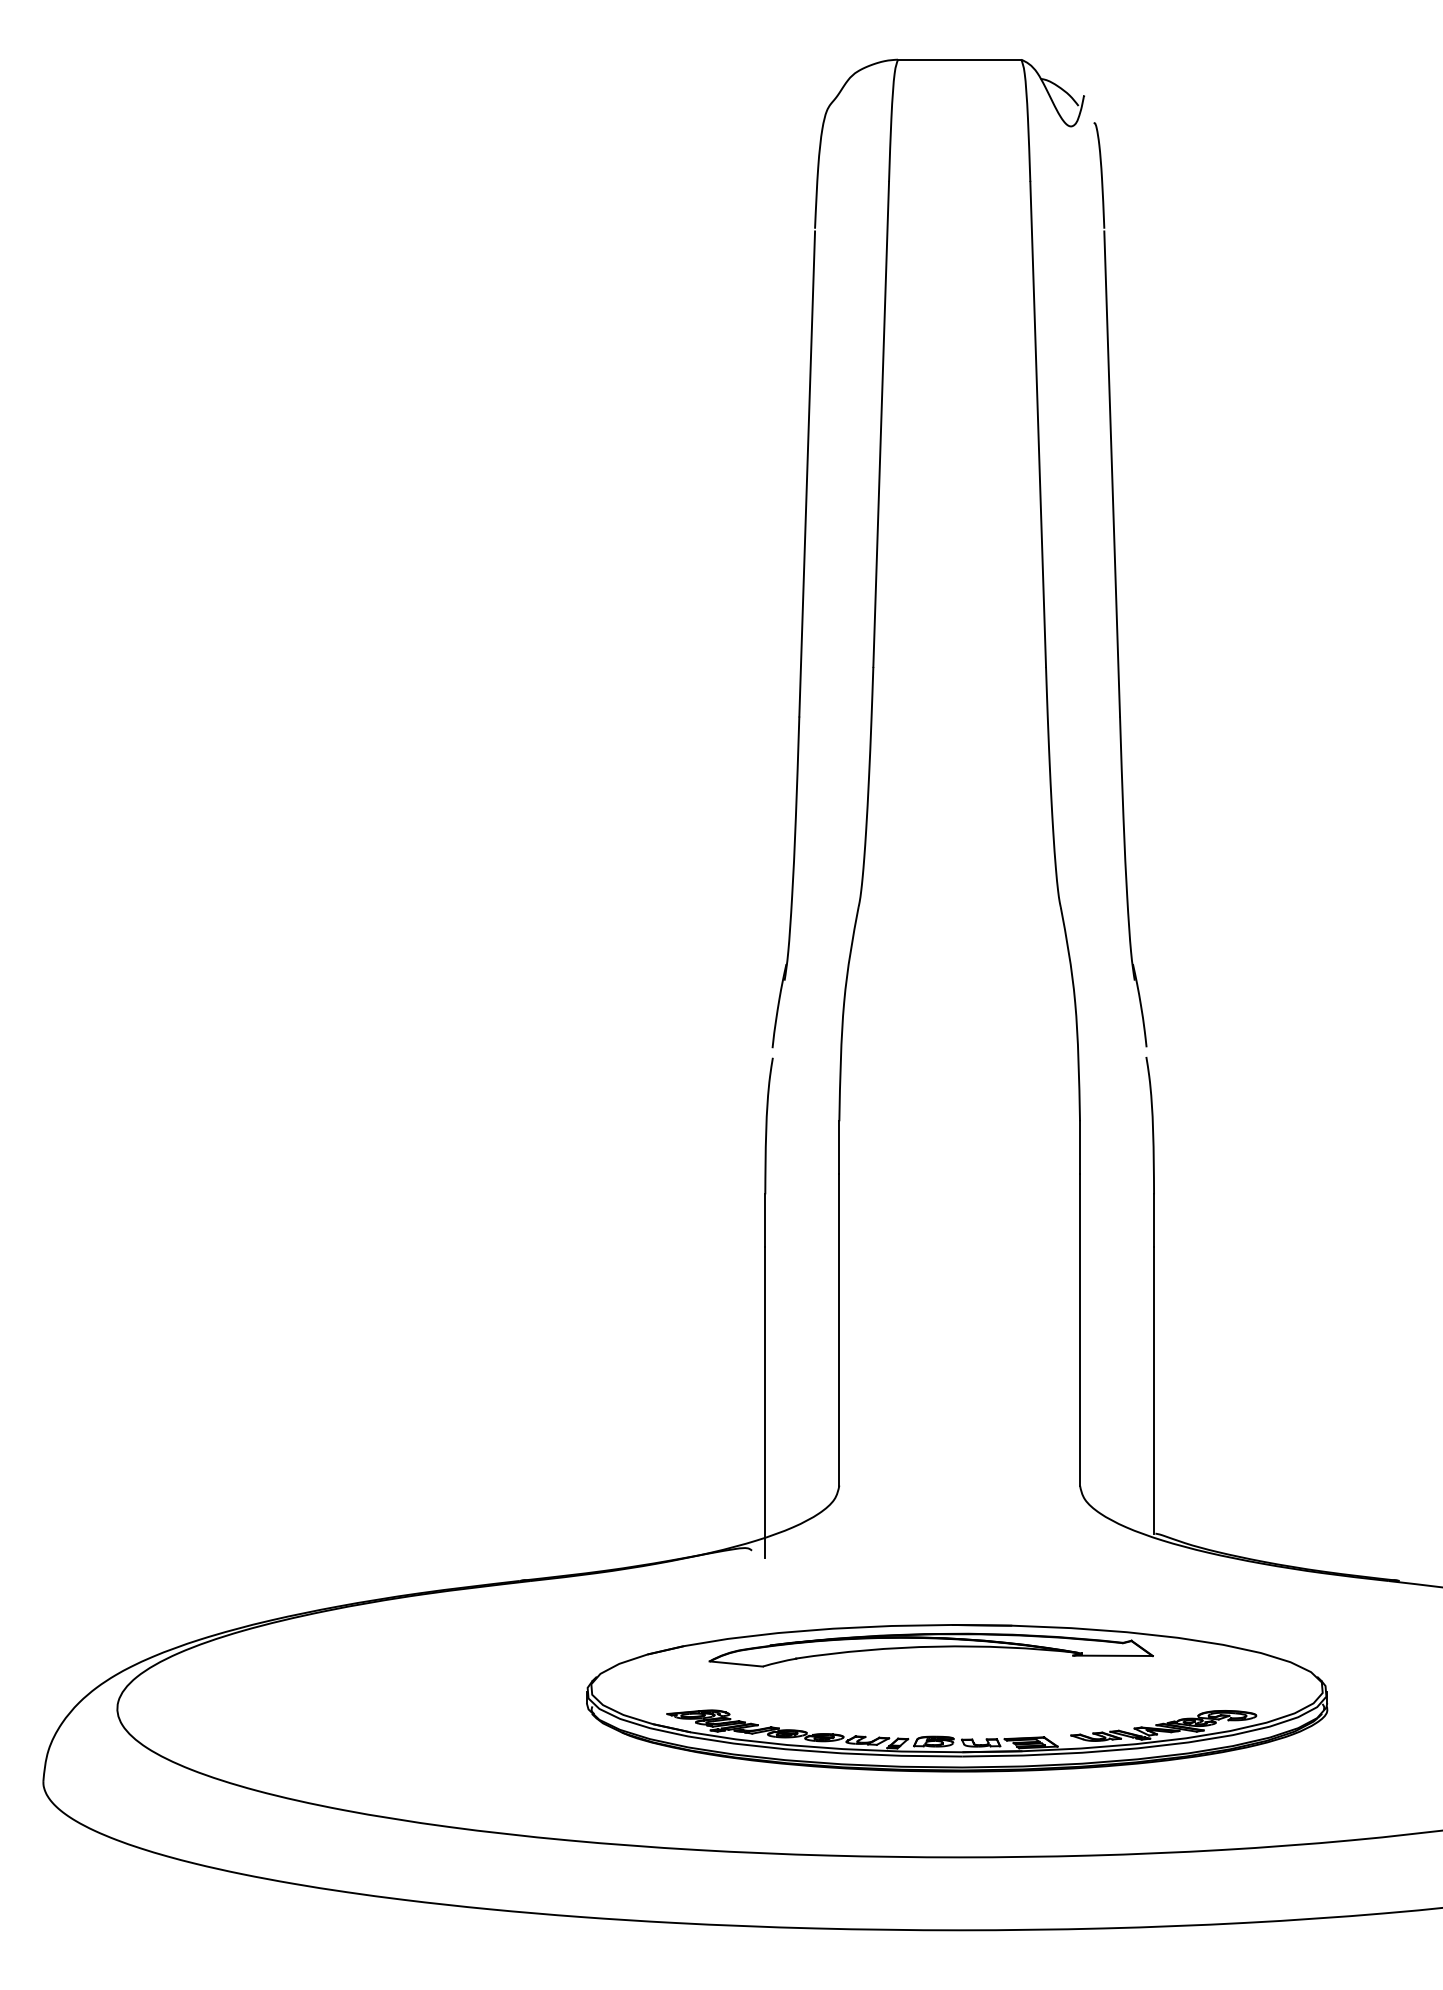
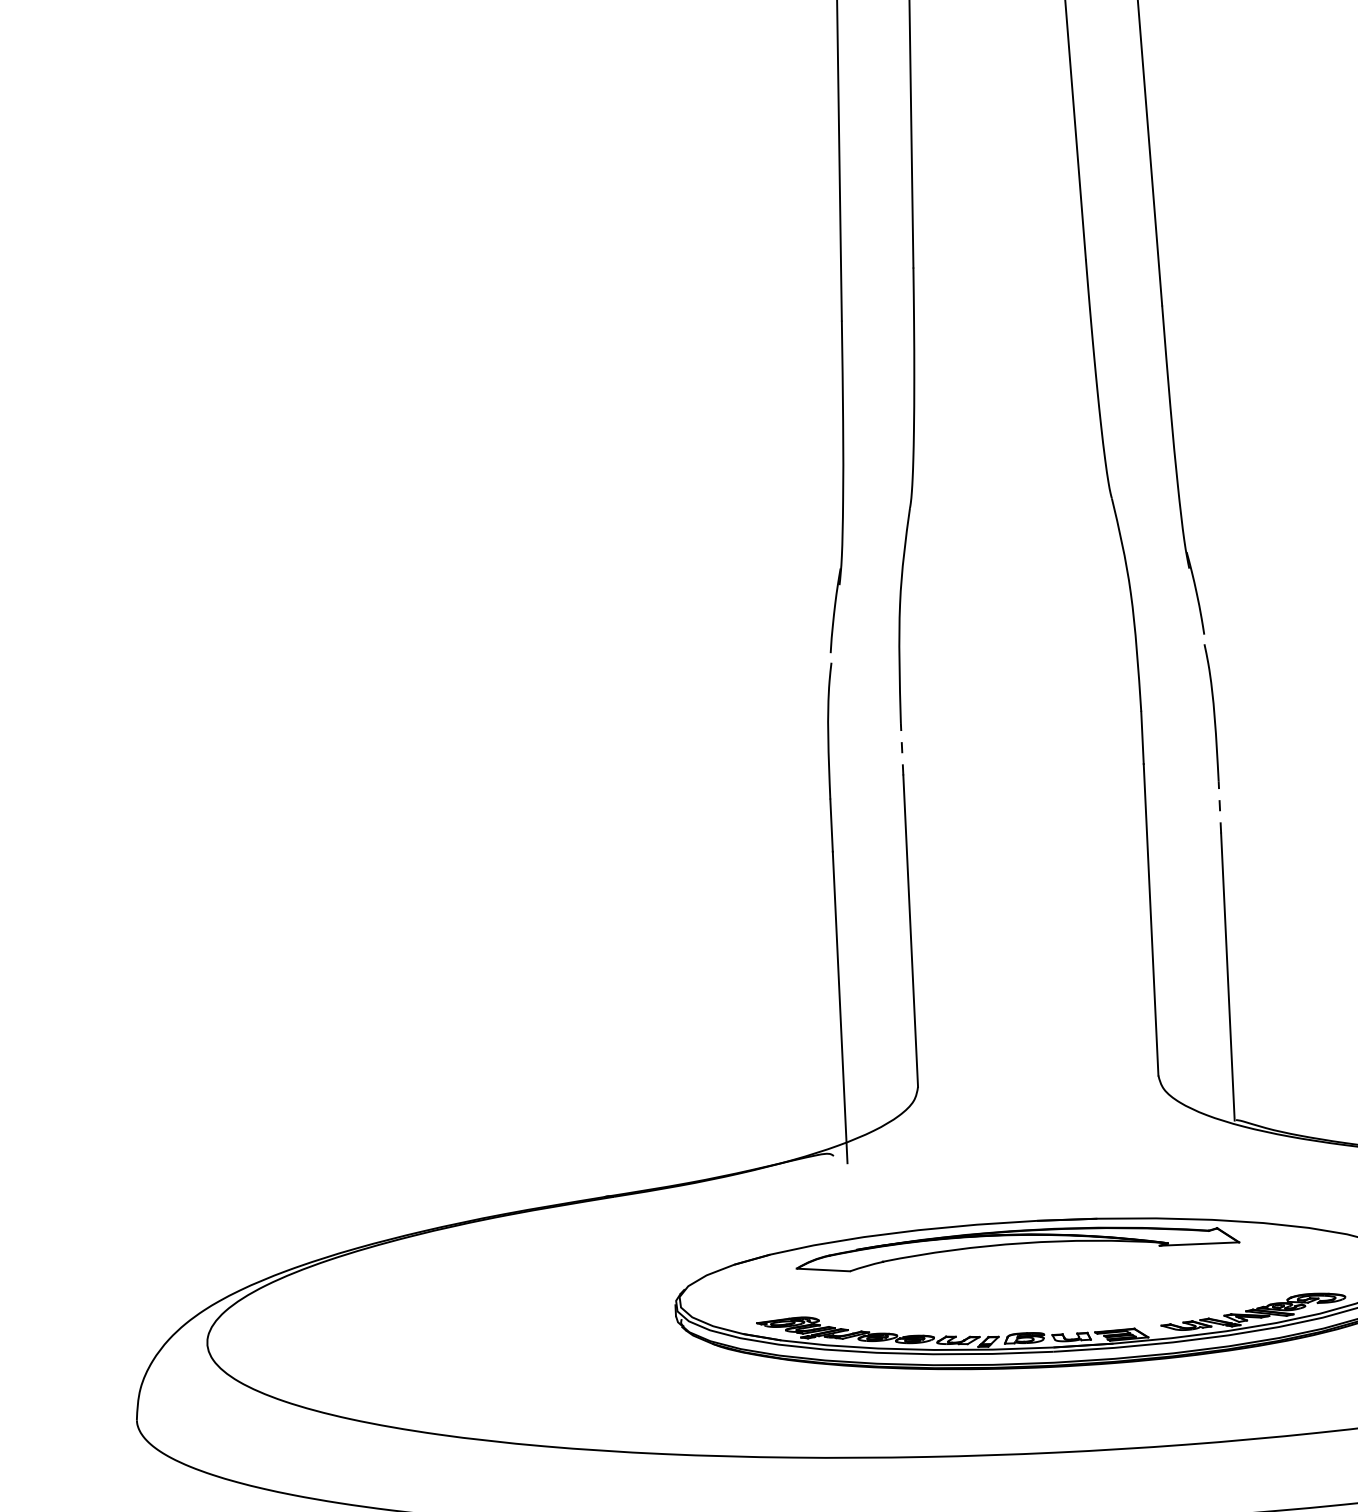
line: (839, 1147) -> (902, 749), solid -> dashed
line: (1154, 1220) -> (1220, 807), solid -> dashed

